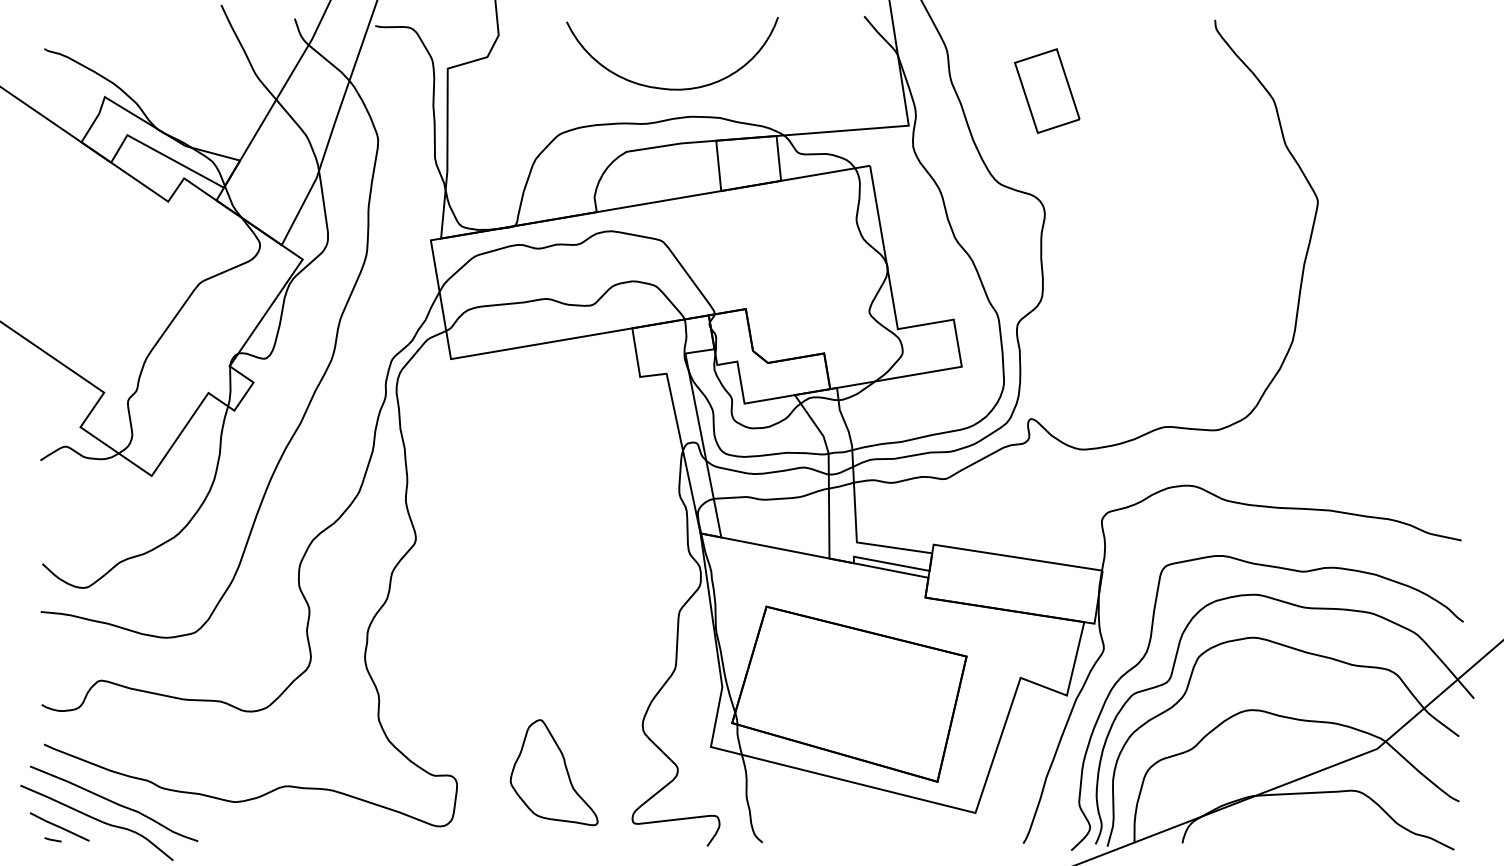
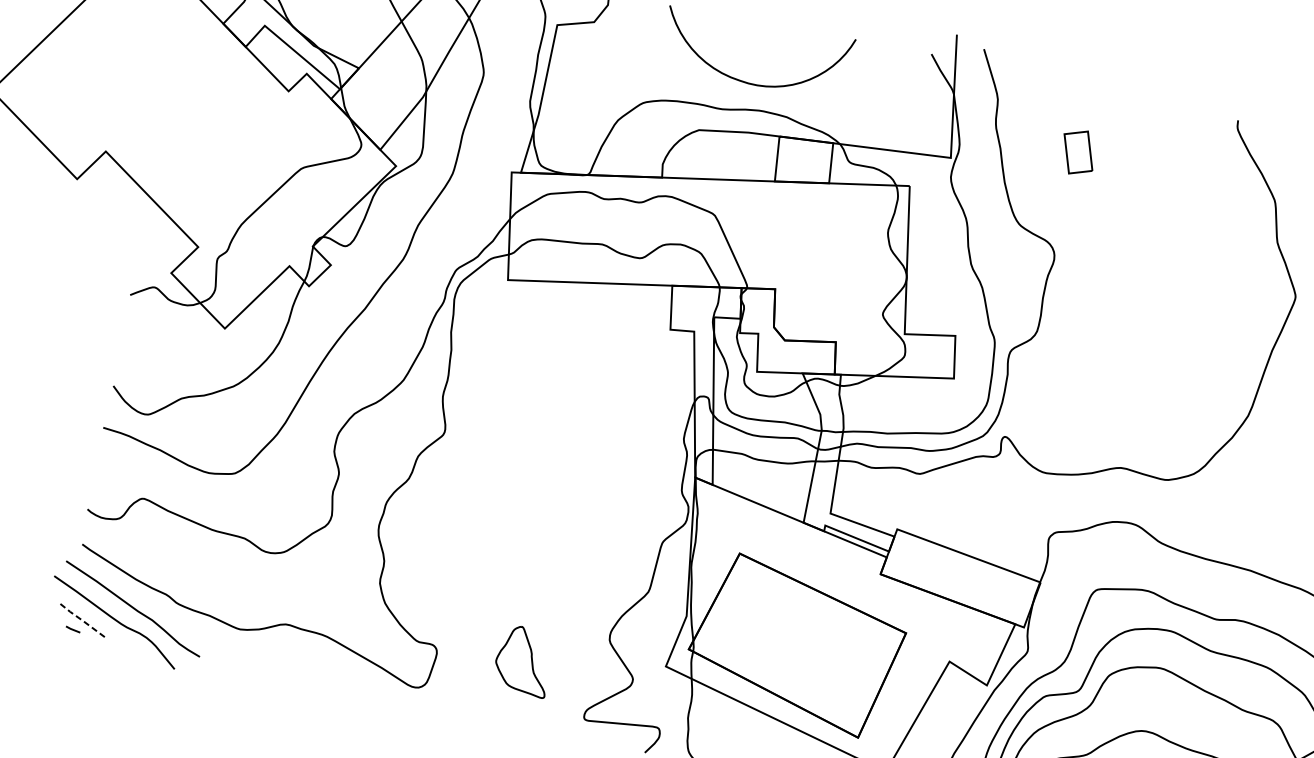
part: (1047, 90) -> (1078, 152), size x0.6
part: (553, 772) -> (523, 660), size x0.7
line: (59, 827) -> (80, 619), solid -> dashed

